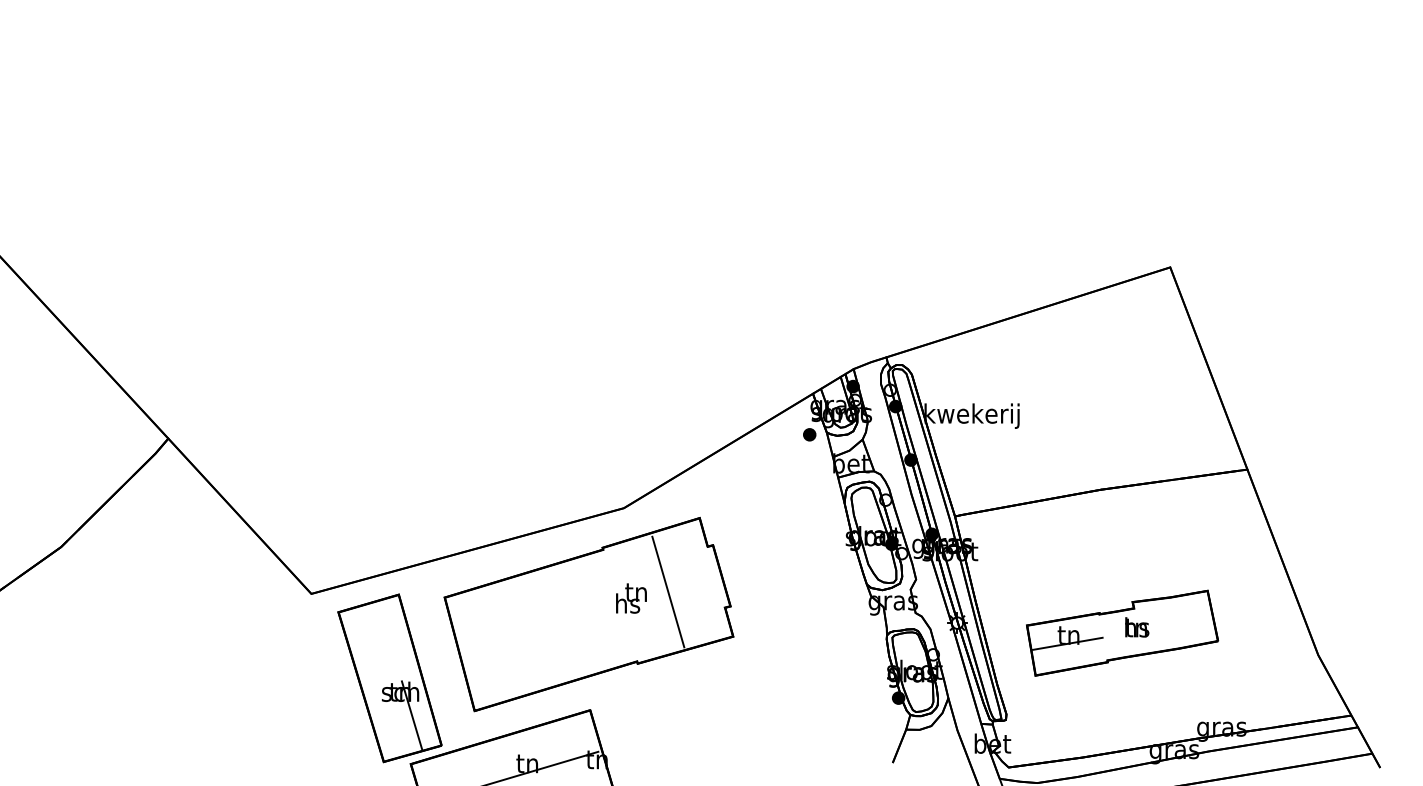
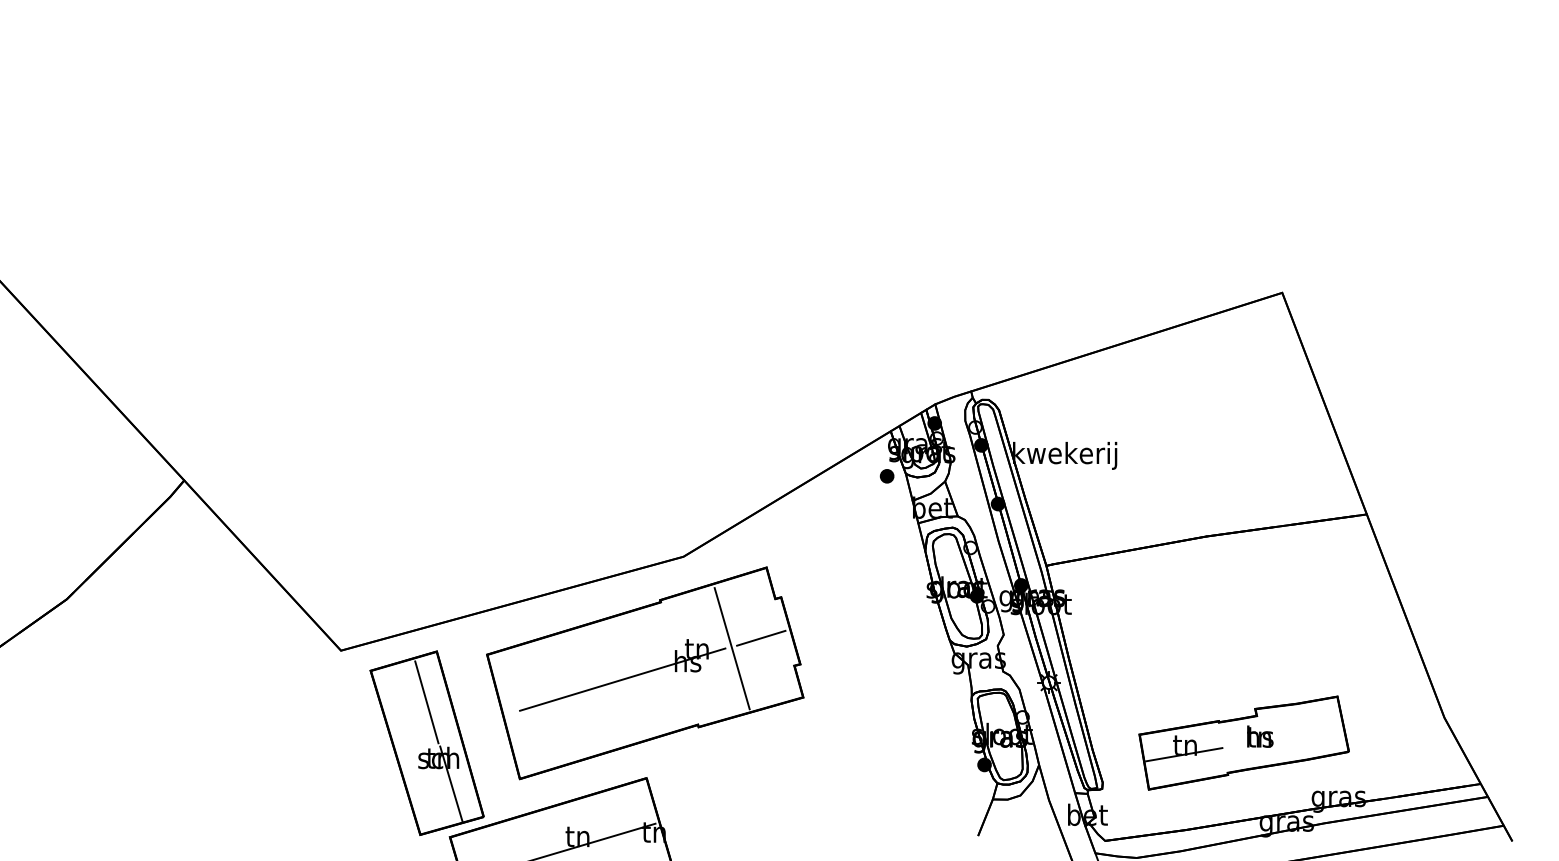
line: (694, 582) -> (760, 638), added
line: (568, 619) -> (622, 678), added
part: (1122, 632) -> (1244, 742), moved
line: (389, 640) -> (426, 701), added

